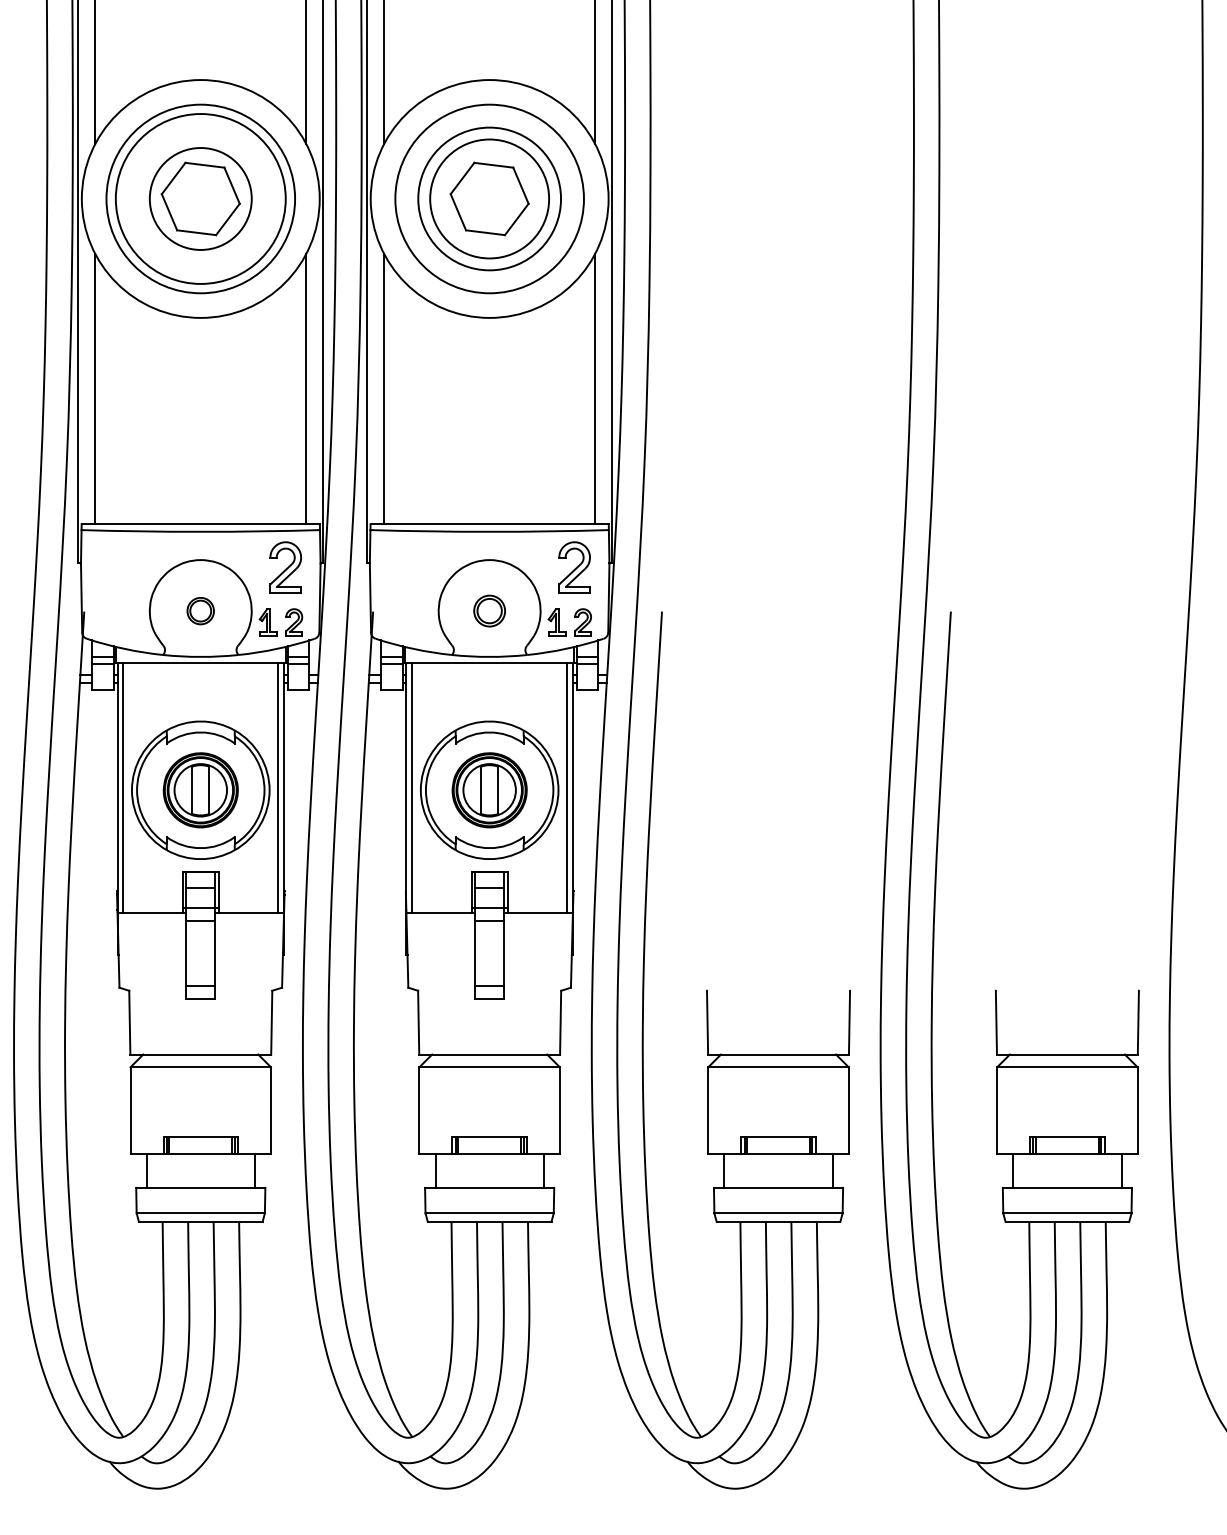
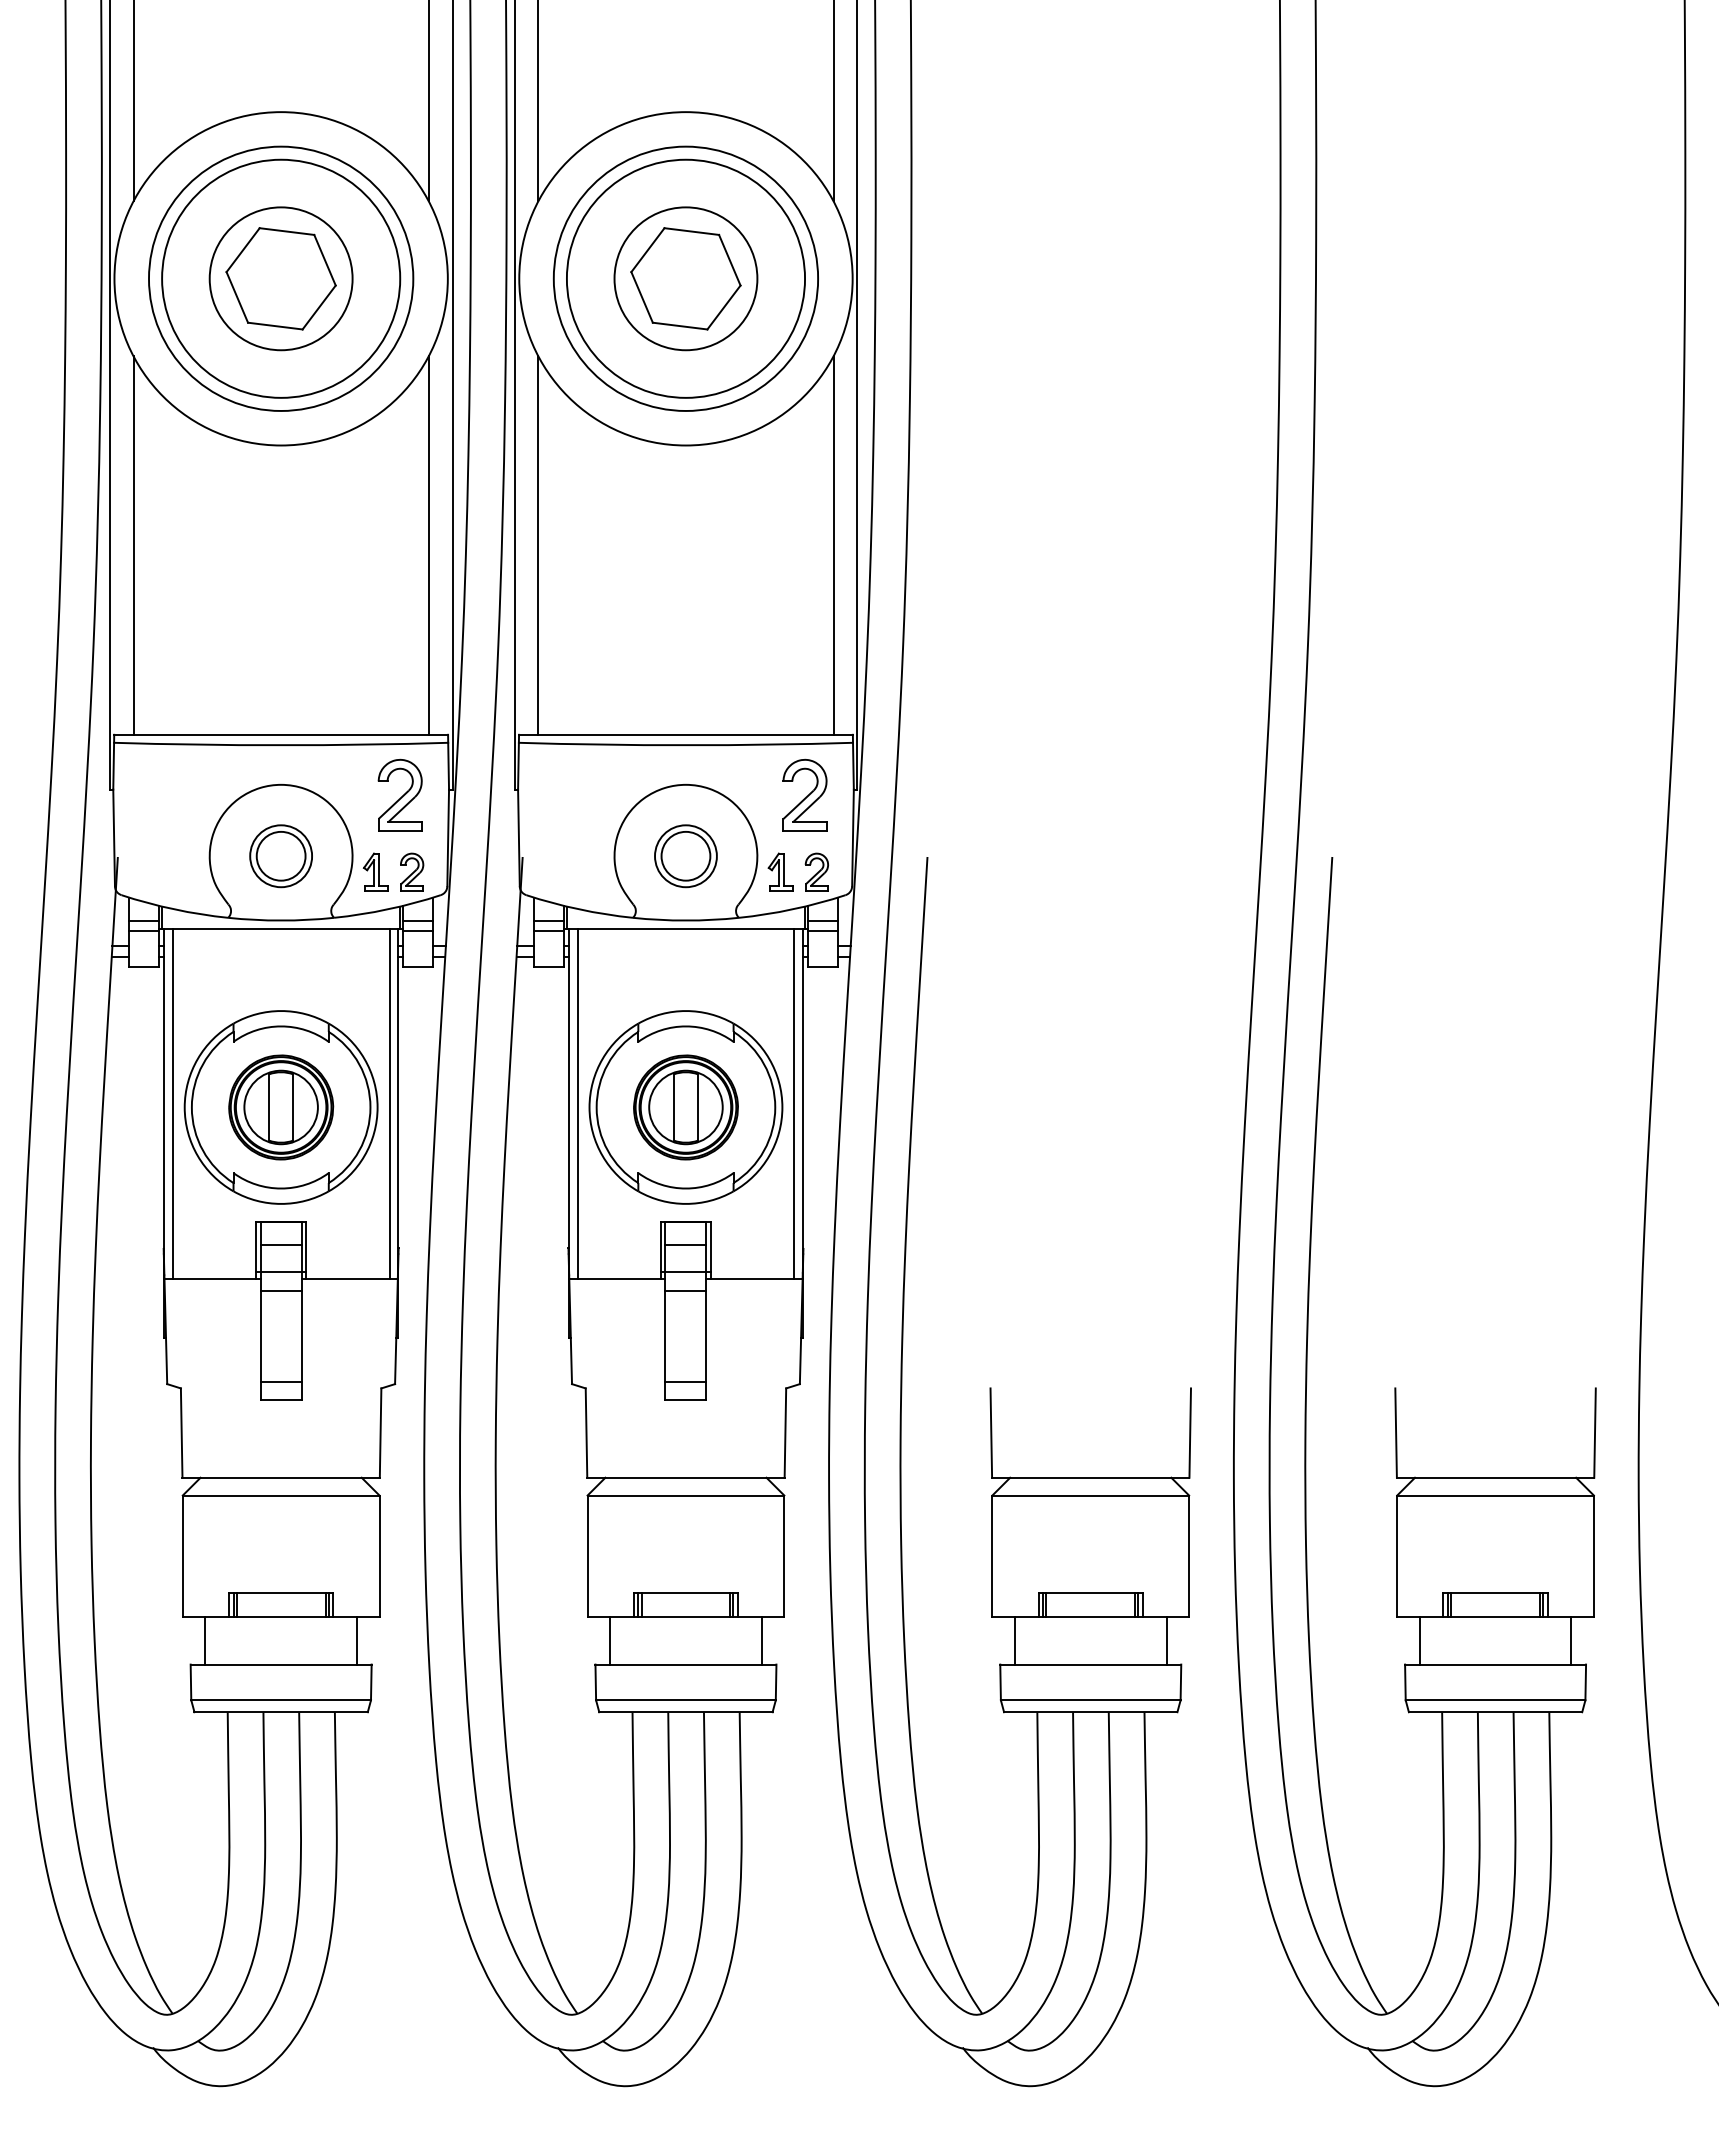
circle: (489, 198) -> (685, 278), size x0.71
circle: (489, 198) -> (685, 278), size x1.43
part: (200, 611) -> (280, 856), size x1.67
part: (489, 611) -> (685, 856), size x1.43

